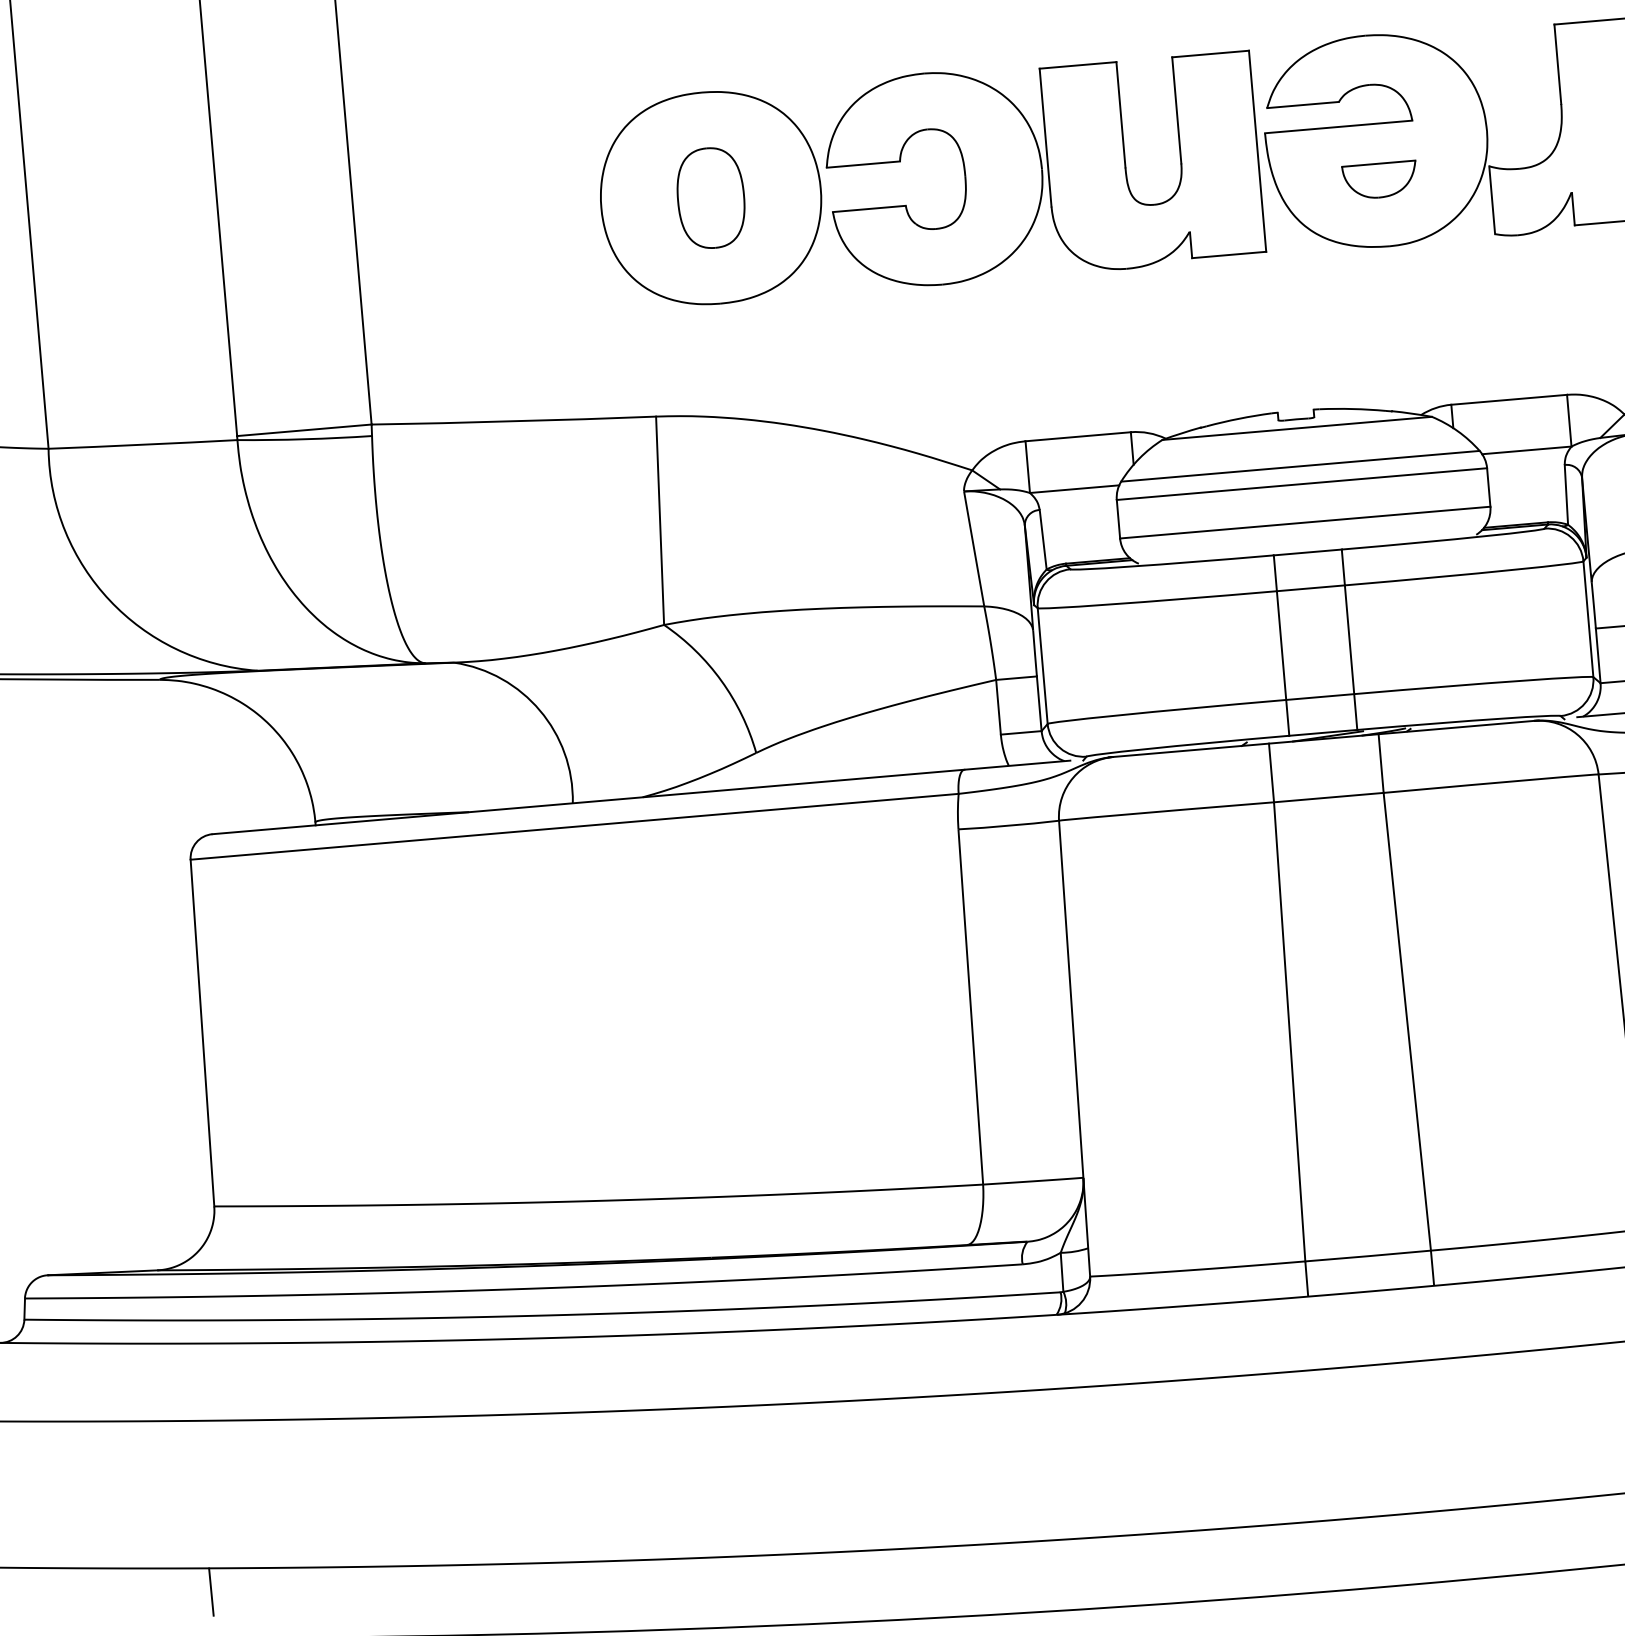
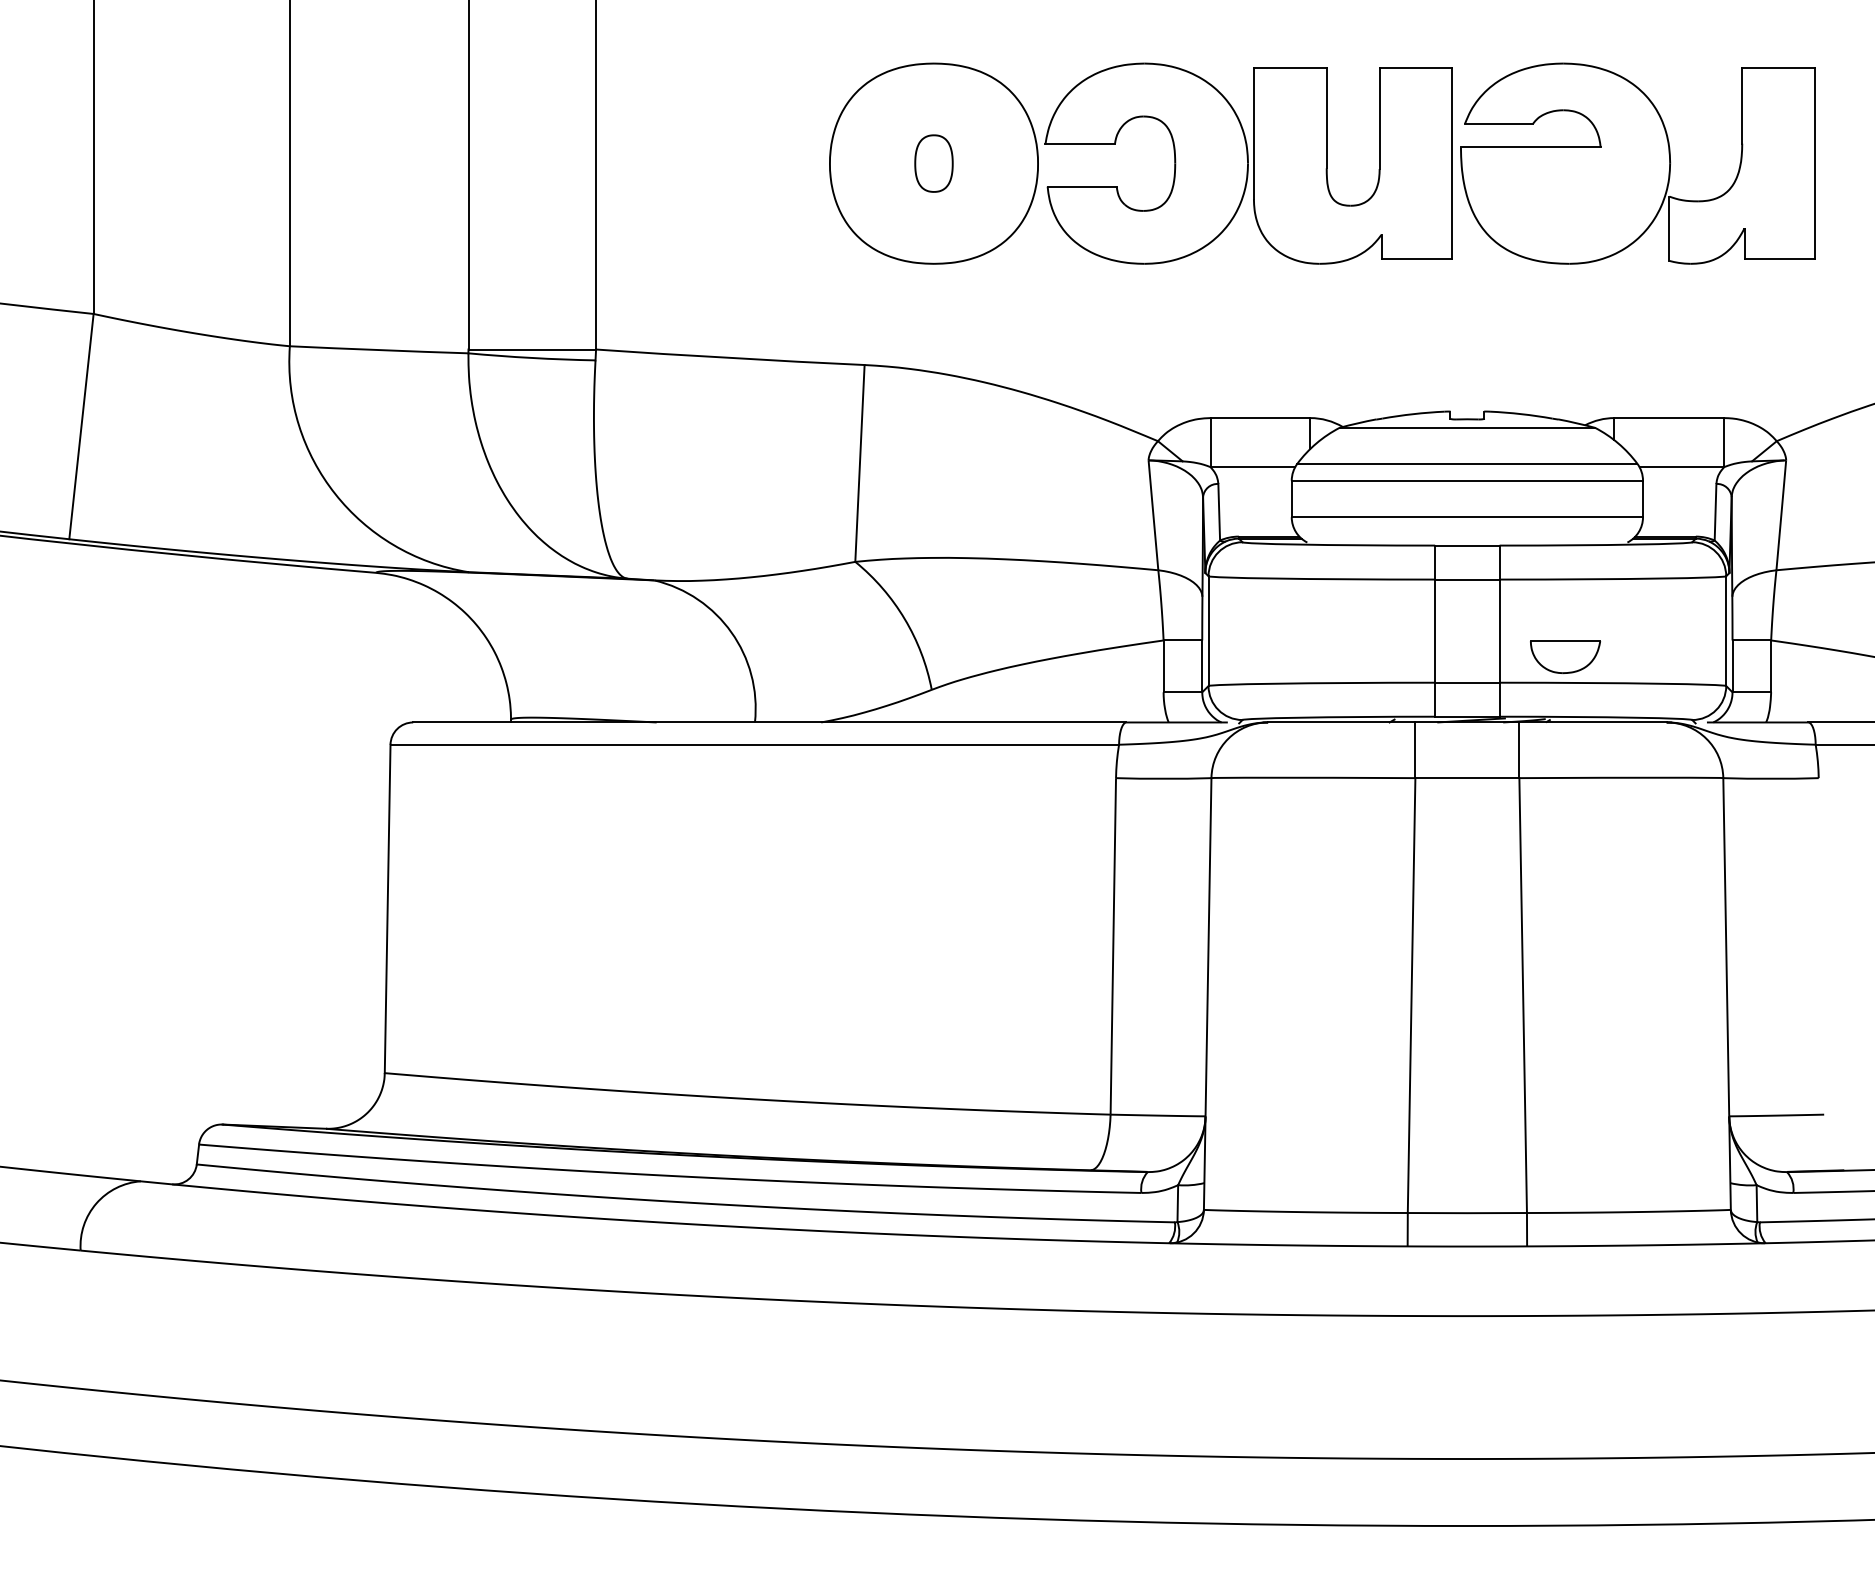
part: (1380, 180) -> (1565, 657), moved
part: (710, 197) -> (933, 163), size x0.6
line: (210, 1591) -> (350, 1435), removed

